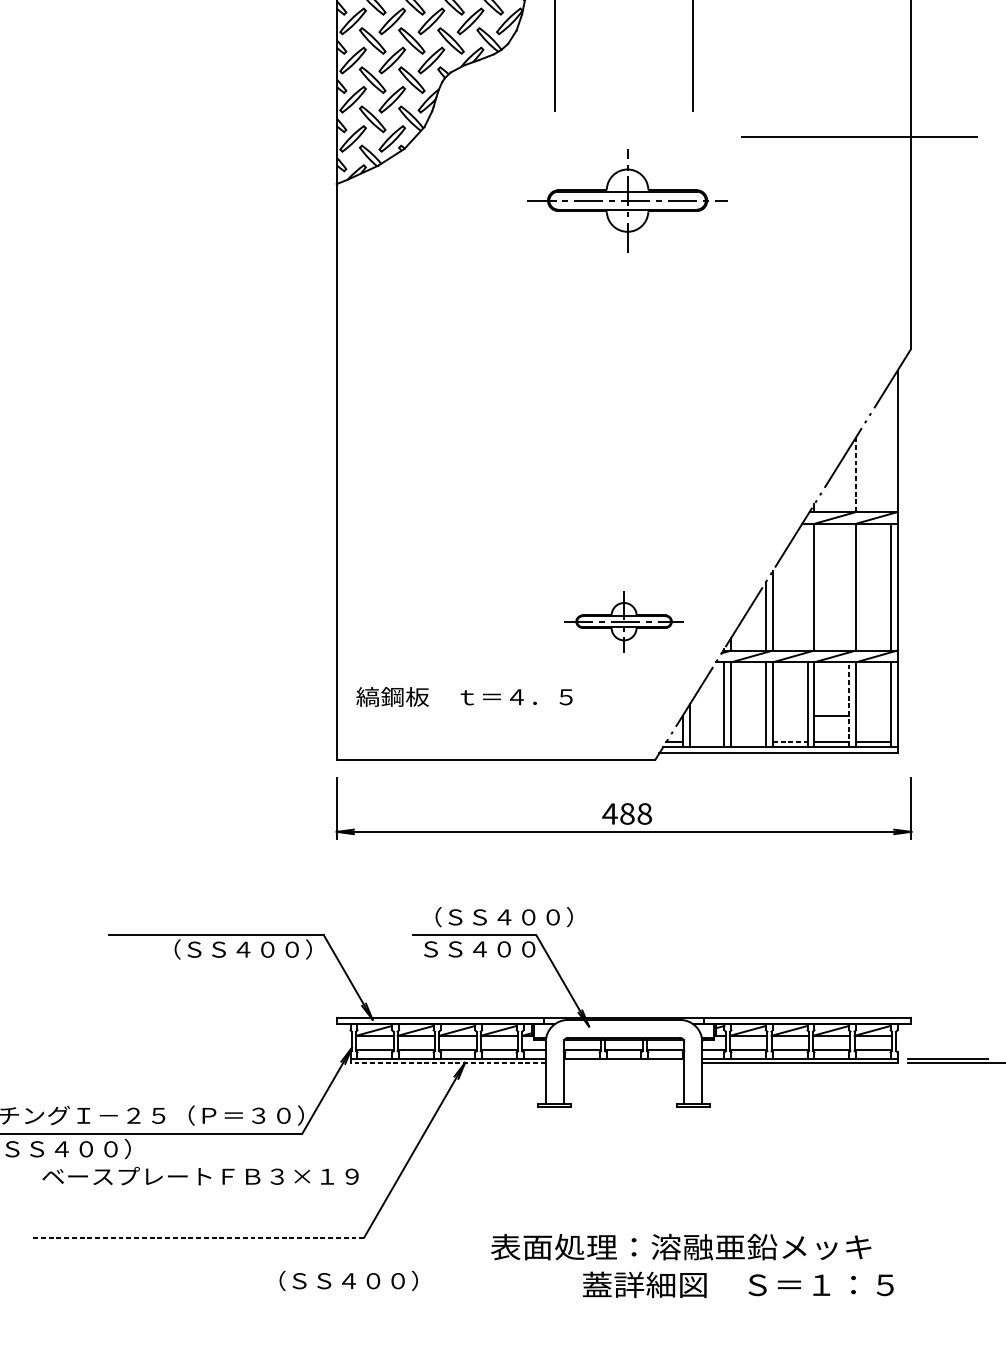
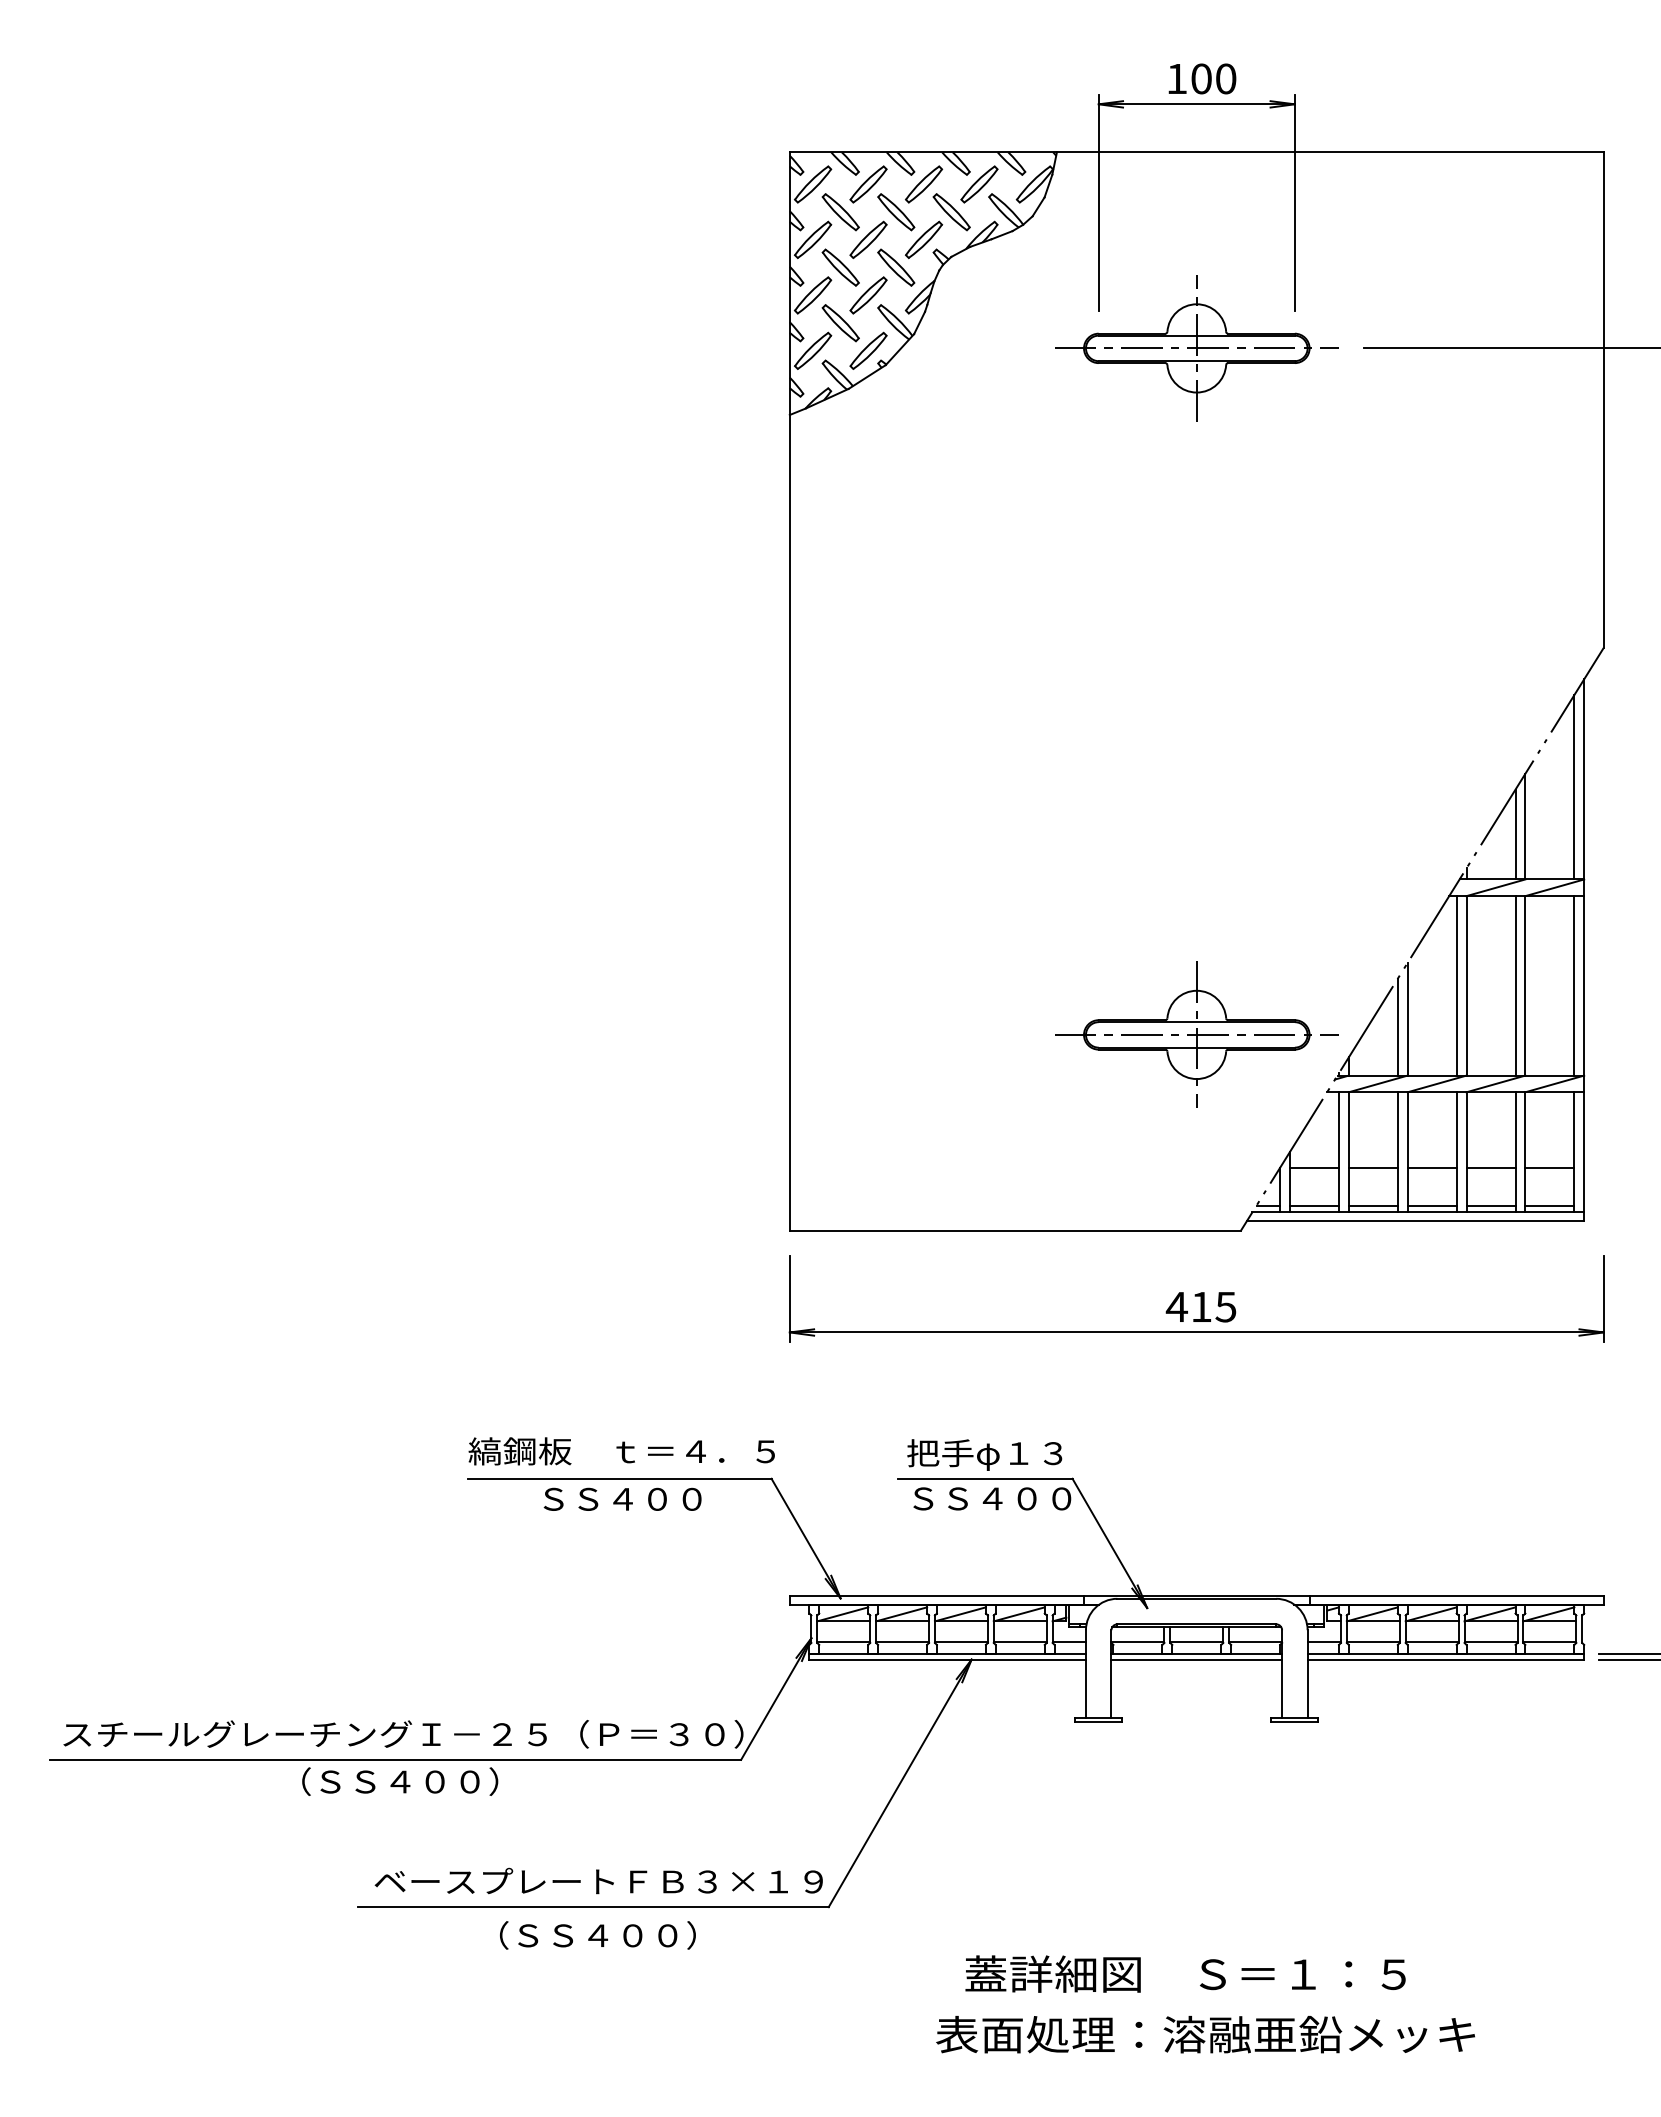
part: (627, 200) -> (1196, 348), moved
line: (890, 447) -> (1574, 787), added
line: (856, 474) -> (1525, 826), dashed -> solid
line: (849, 480) -> (1515, 834), added
line: (807, 586) -> (1456, 985), added
line: (849, 586) -> (1515, 985), added
part: (623, 621) -> (1196, 1034), size x1.67
text: (464, 697) -> (621, 1451), moved
line: (849, 704) -> (1515, 1151), dashed -> solid
line: (707, 716) -> (1314, 1168), added
line: (748, 716) -> (1372, 1168), added
line: (789, 716) -> (1431, 1168), added
line: (873, 716) -> (1549, 1168), added
line: (707, 742) -> (1314, 1205), added
line: (748, 742) -> (1372, 1205), added
line: (790, 742) -> (1432, 1205), dashed -> solid
text: (635, 813) -> (1213, 1306), 488 -> 415
text: (496, 918) -> (1015, 1454), （ＳＳ４００） -> 把手φ１３
text: (236, 949) -> (648, 1498), （ＳＳ４００） -> ＳＳ４００
line: (448, 1062) -> (947, 1659), dashed -> solid
line: (623, 1062) -> (1196, 1659), added
text: (200, 1175) -> (598, 1880), moved
line: (198, 1237) -> (593, 1907), dashed -> solid
text: (681, 1247) -> (1205, 2034), moved
text: (348, 1280) -> (597, 1935), moved
text: (738, 1284) -> (1185, 1973), moved

